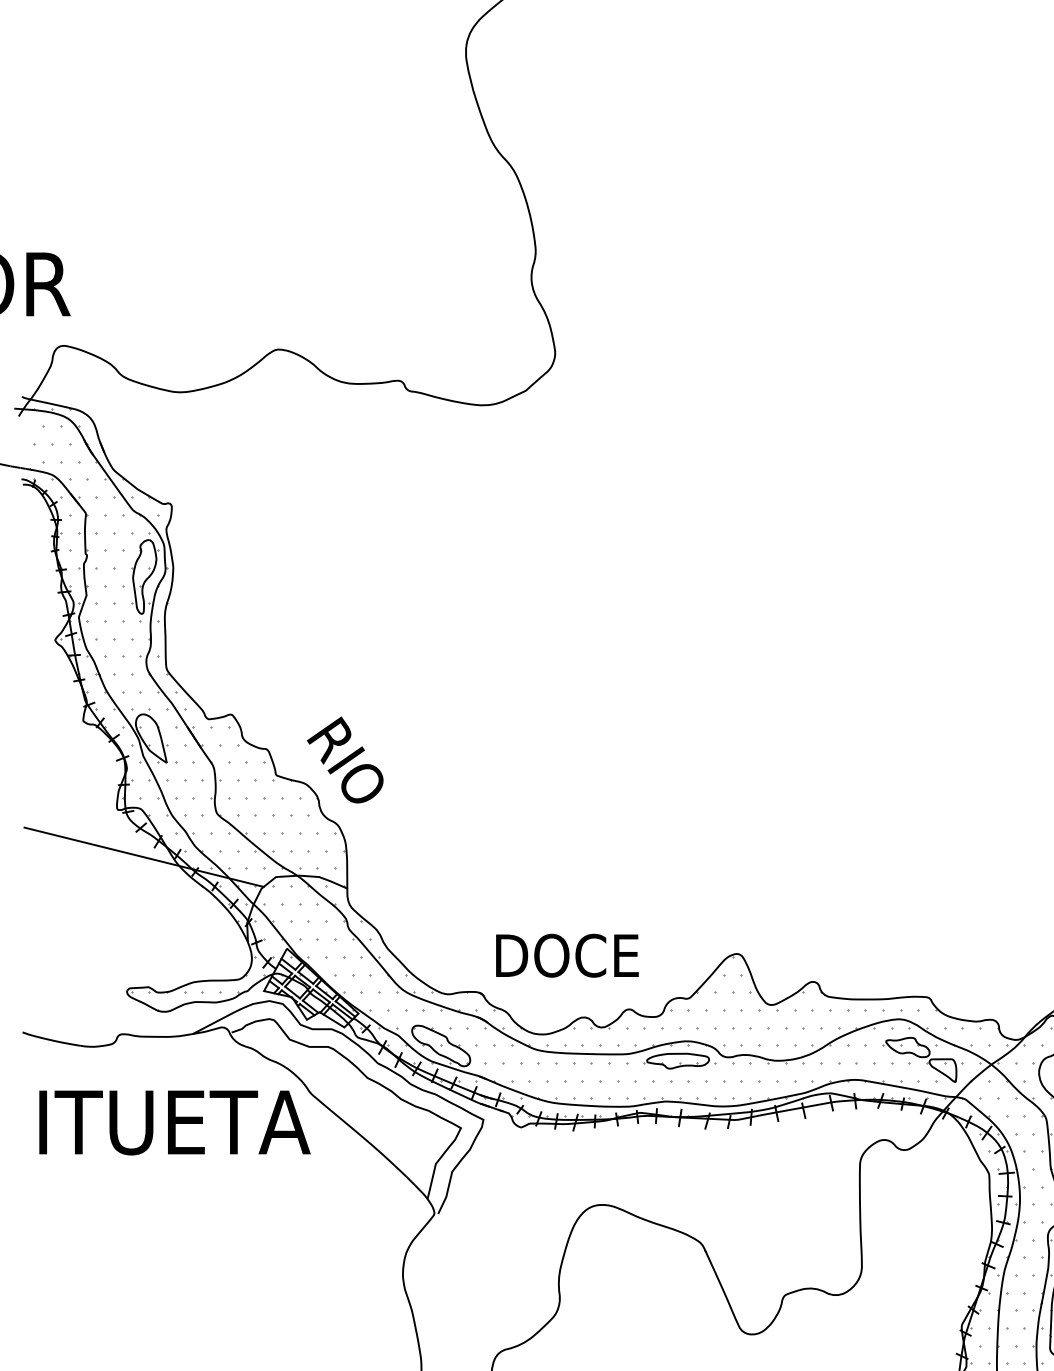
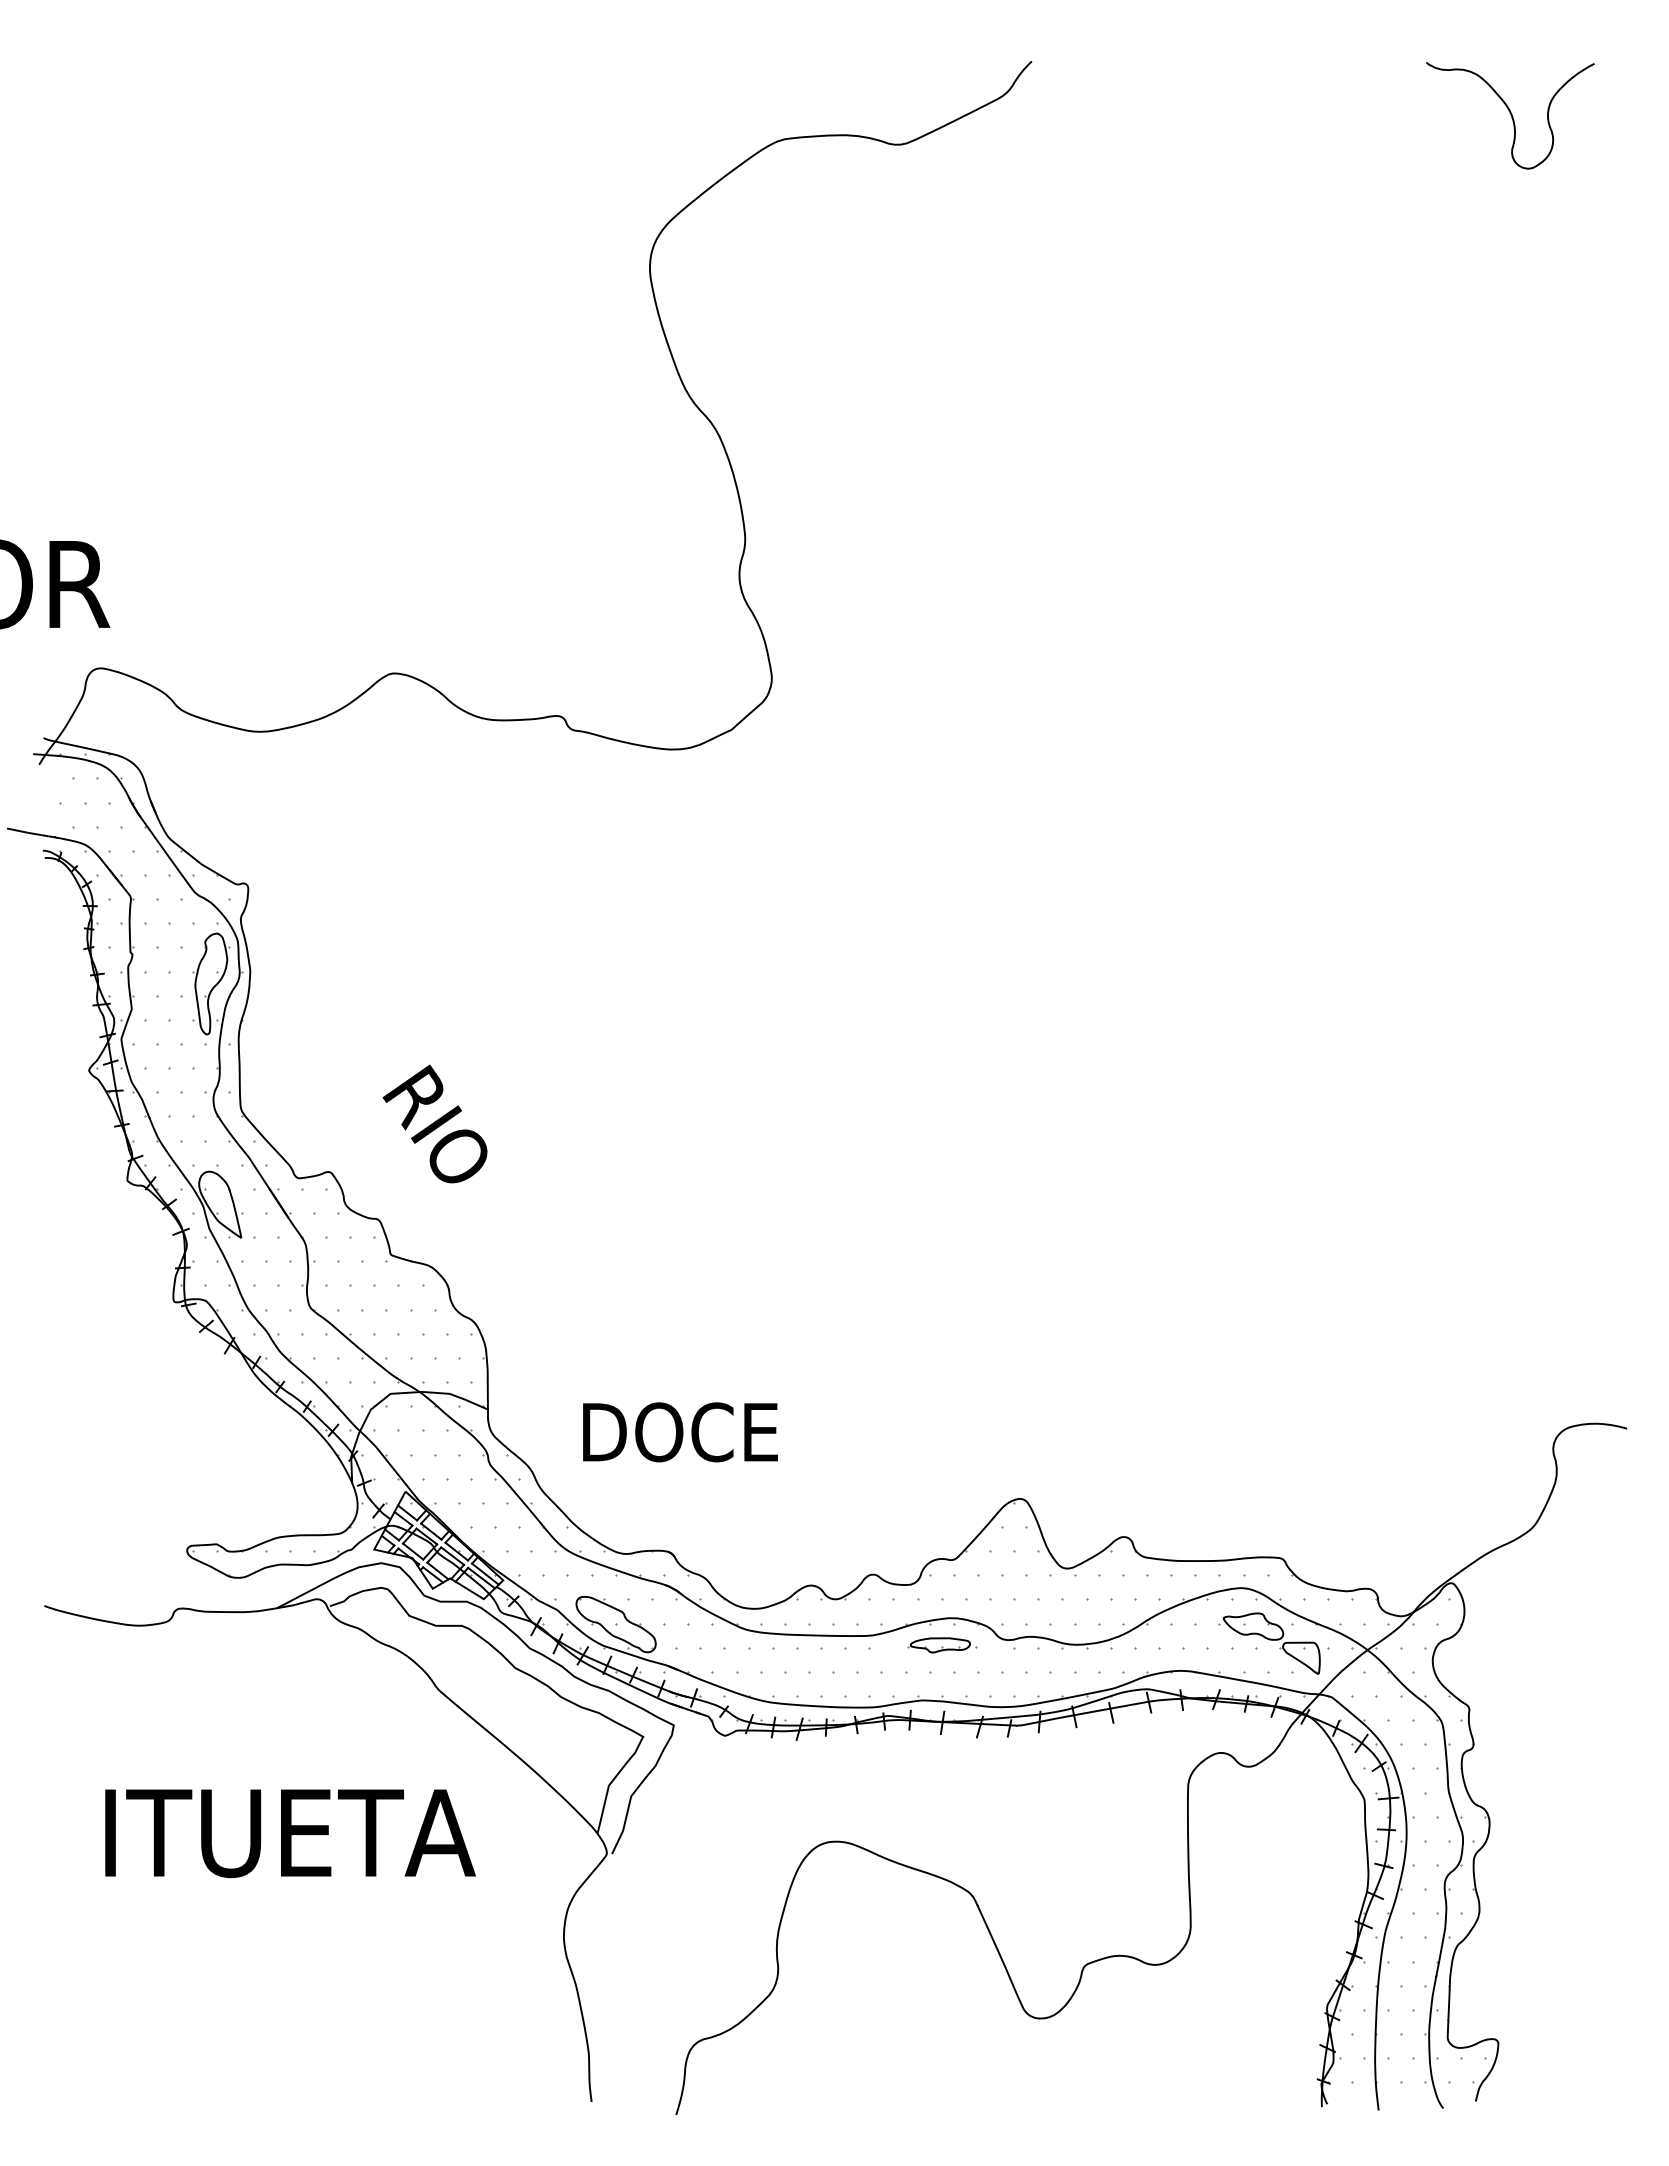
text: (344, 759) -> (434, 1123), moved
line: (144, 857) -> (210, 1366), removed
text: (567, 955) -> (680, 1432), moved
part: (679, 1061) -> (941, 1645), size x0.7
text: (174, 1122) -> (290, 1833), moved

